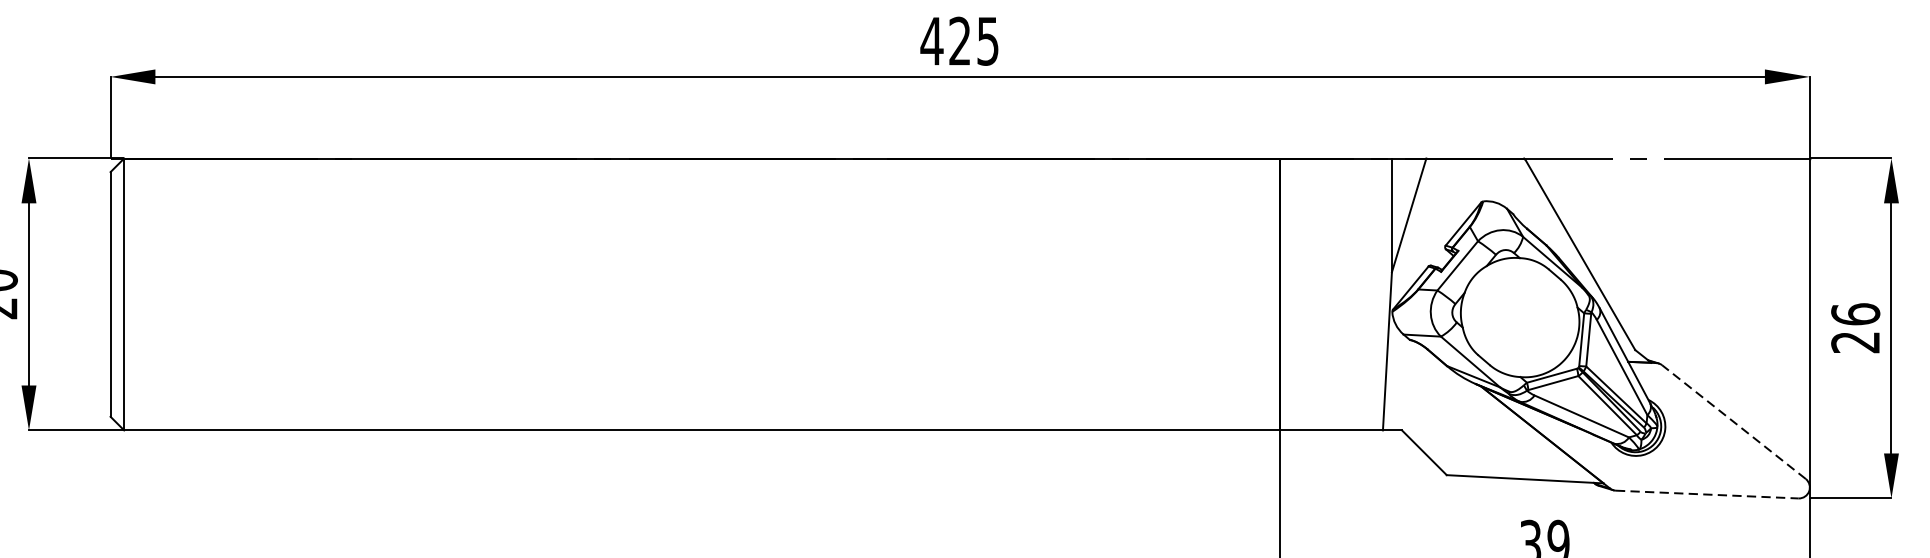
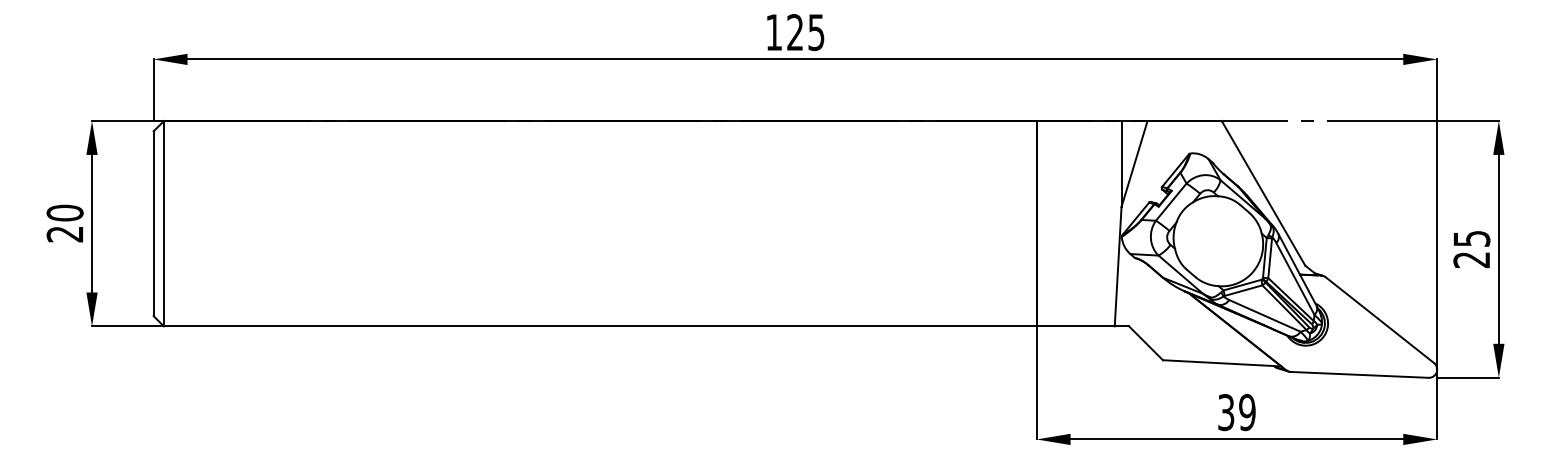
text: (931, 41) -> (773, 32), 425 -> 125
text: (1855, 314) -> (1471, 238), 26 -> 25
line: (1733, 421) -> (1379, 319), dashed -> solid
line: (1708, 494) -> (1360, 374), dashed -> solid

